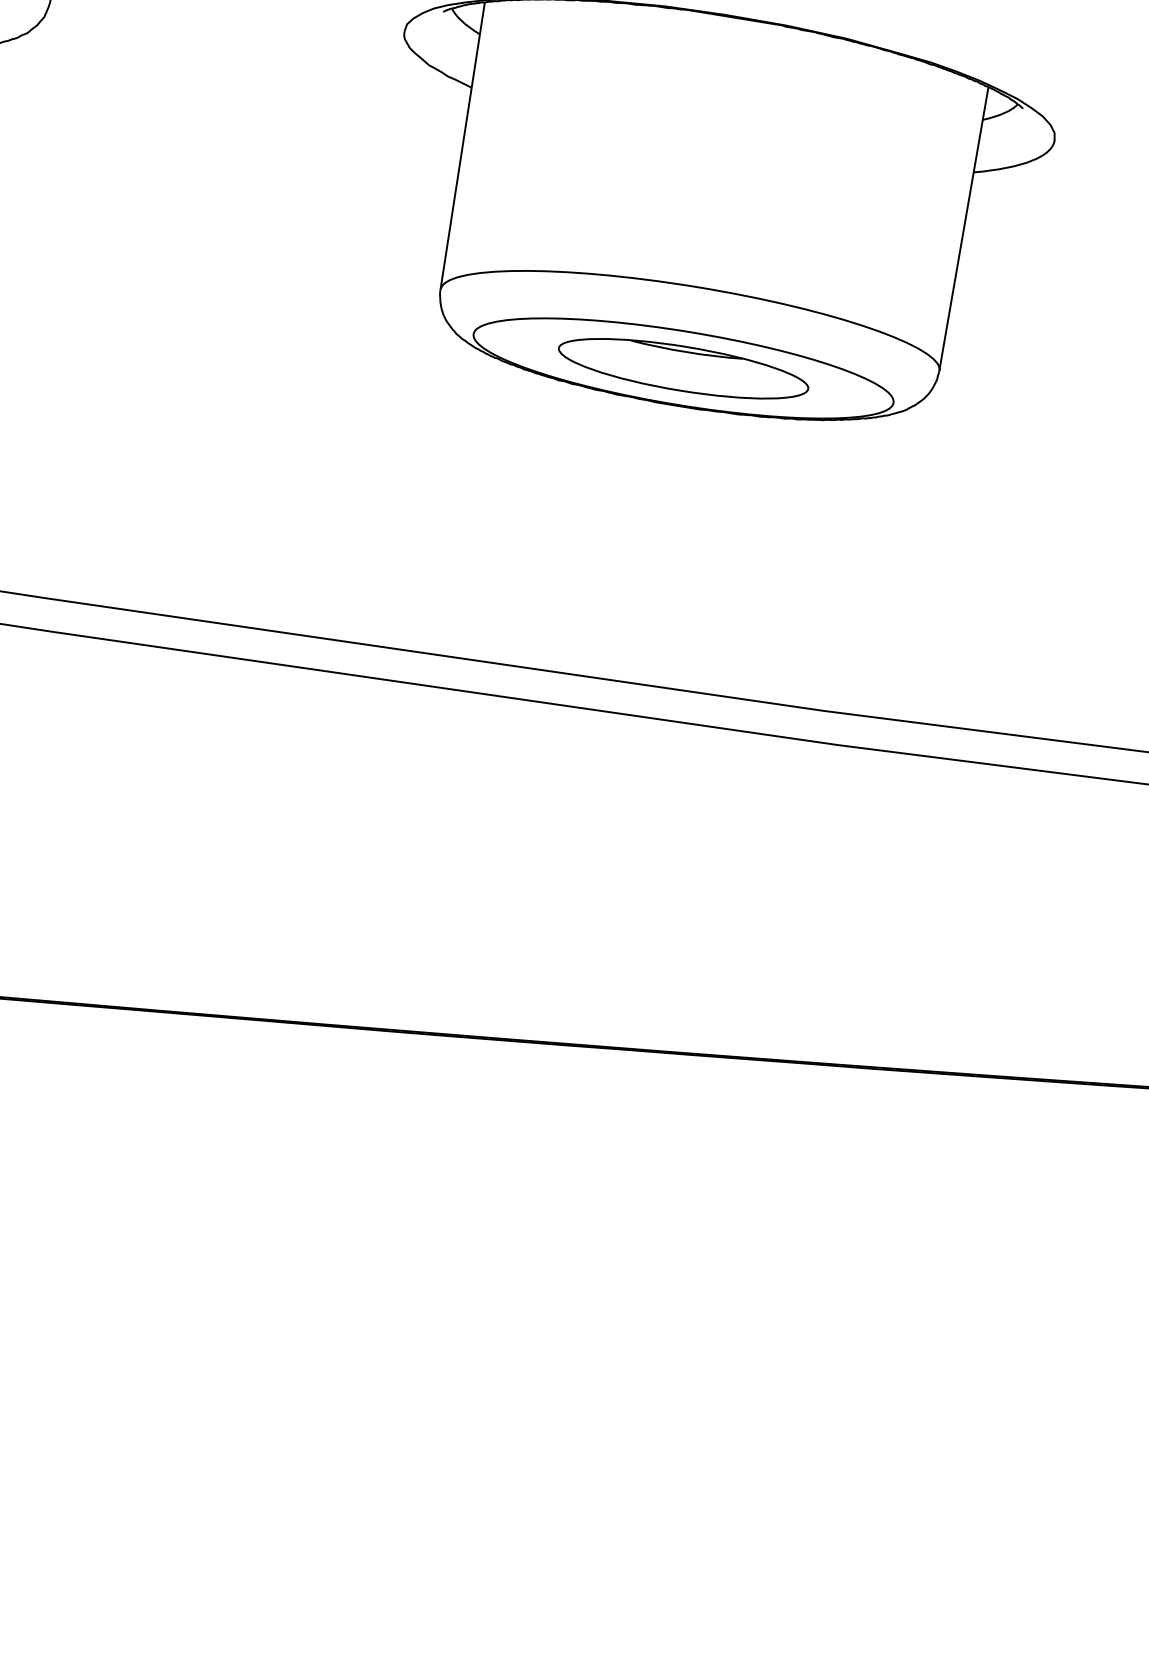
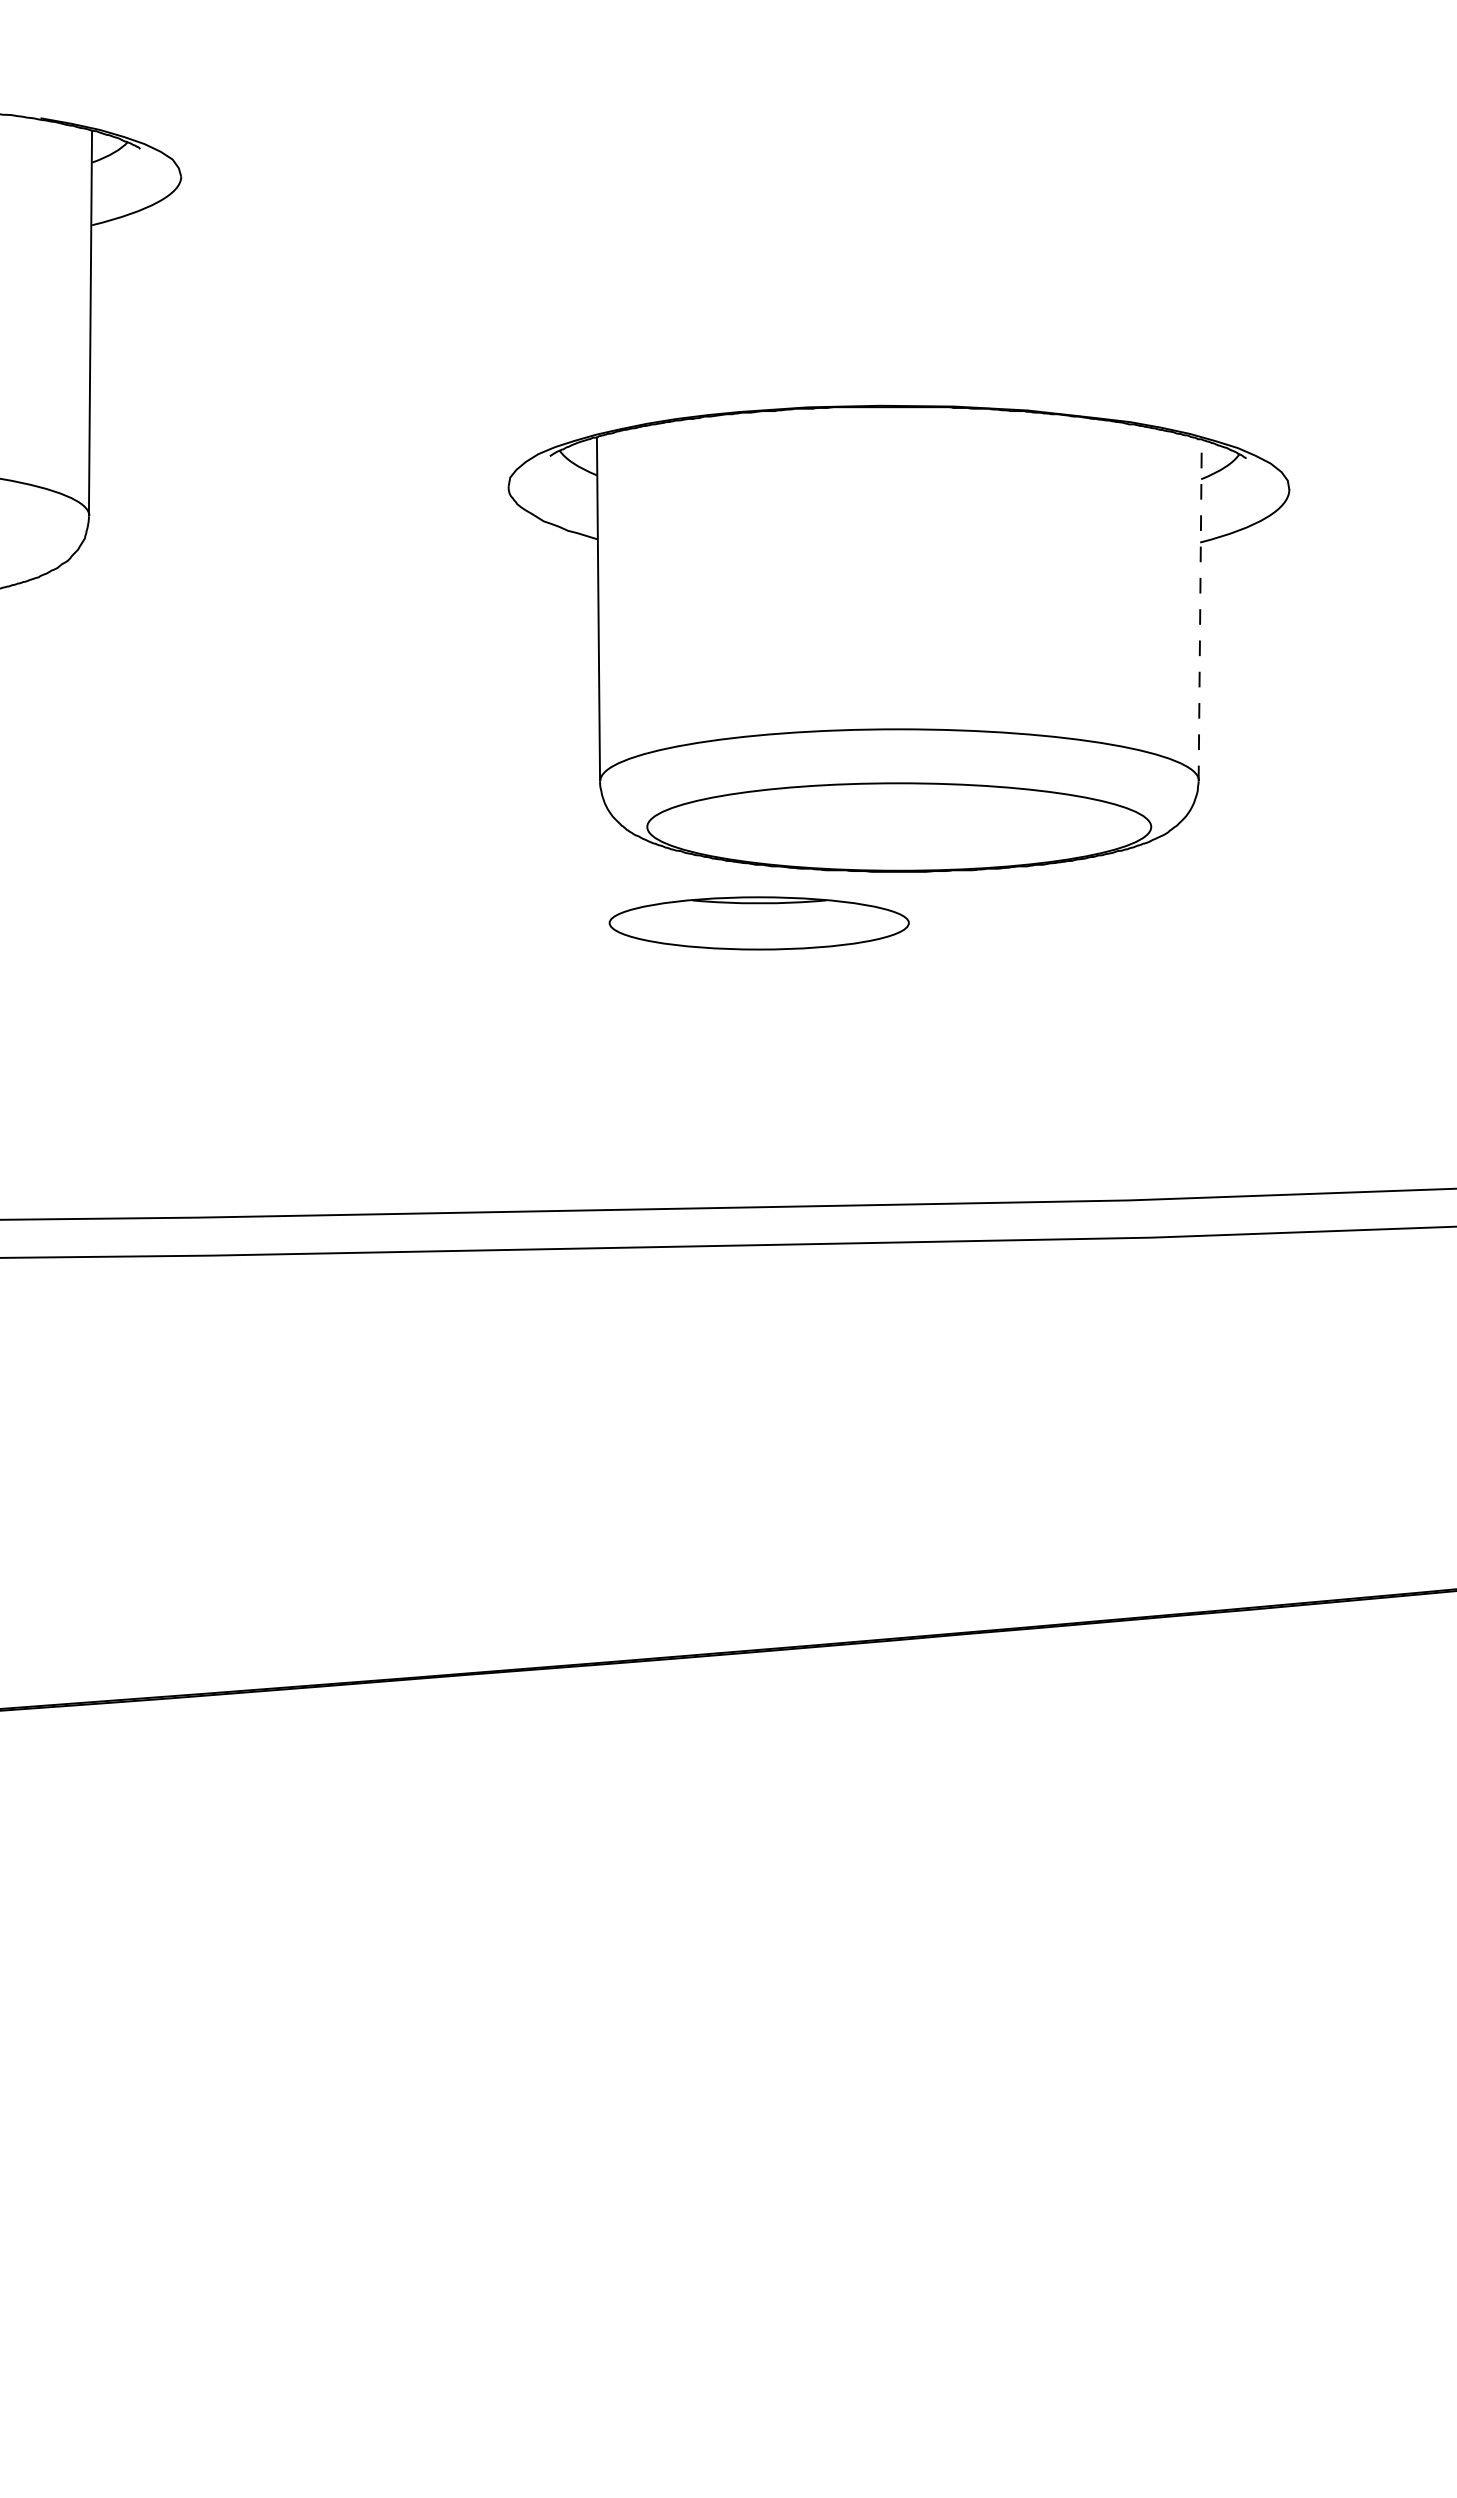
line: (964, 229) -> (1200, 610), solid -> dashed
part: (682, 368) -> (758, 923), moved

